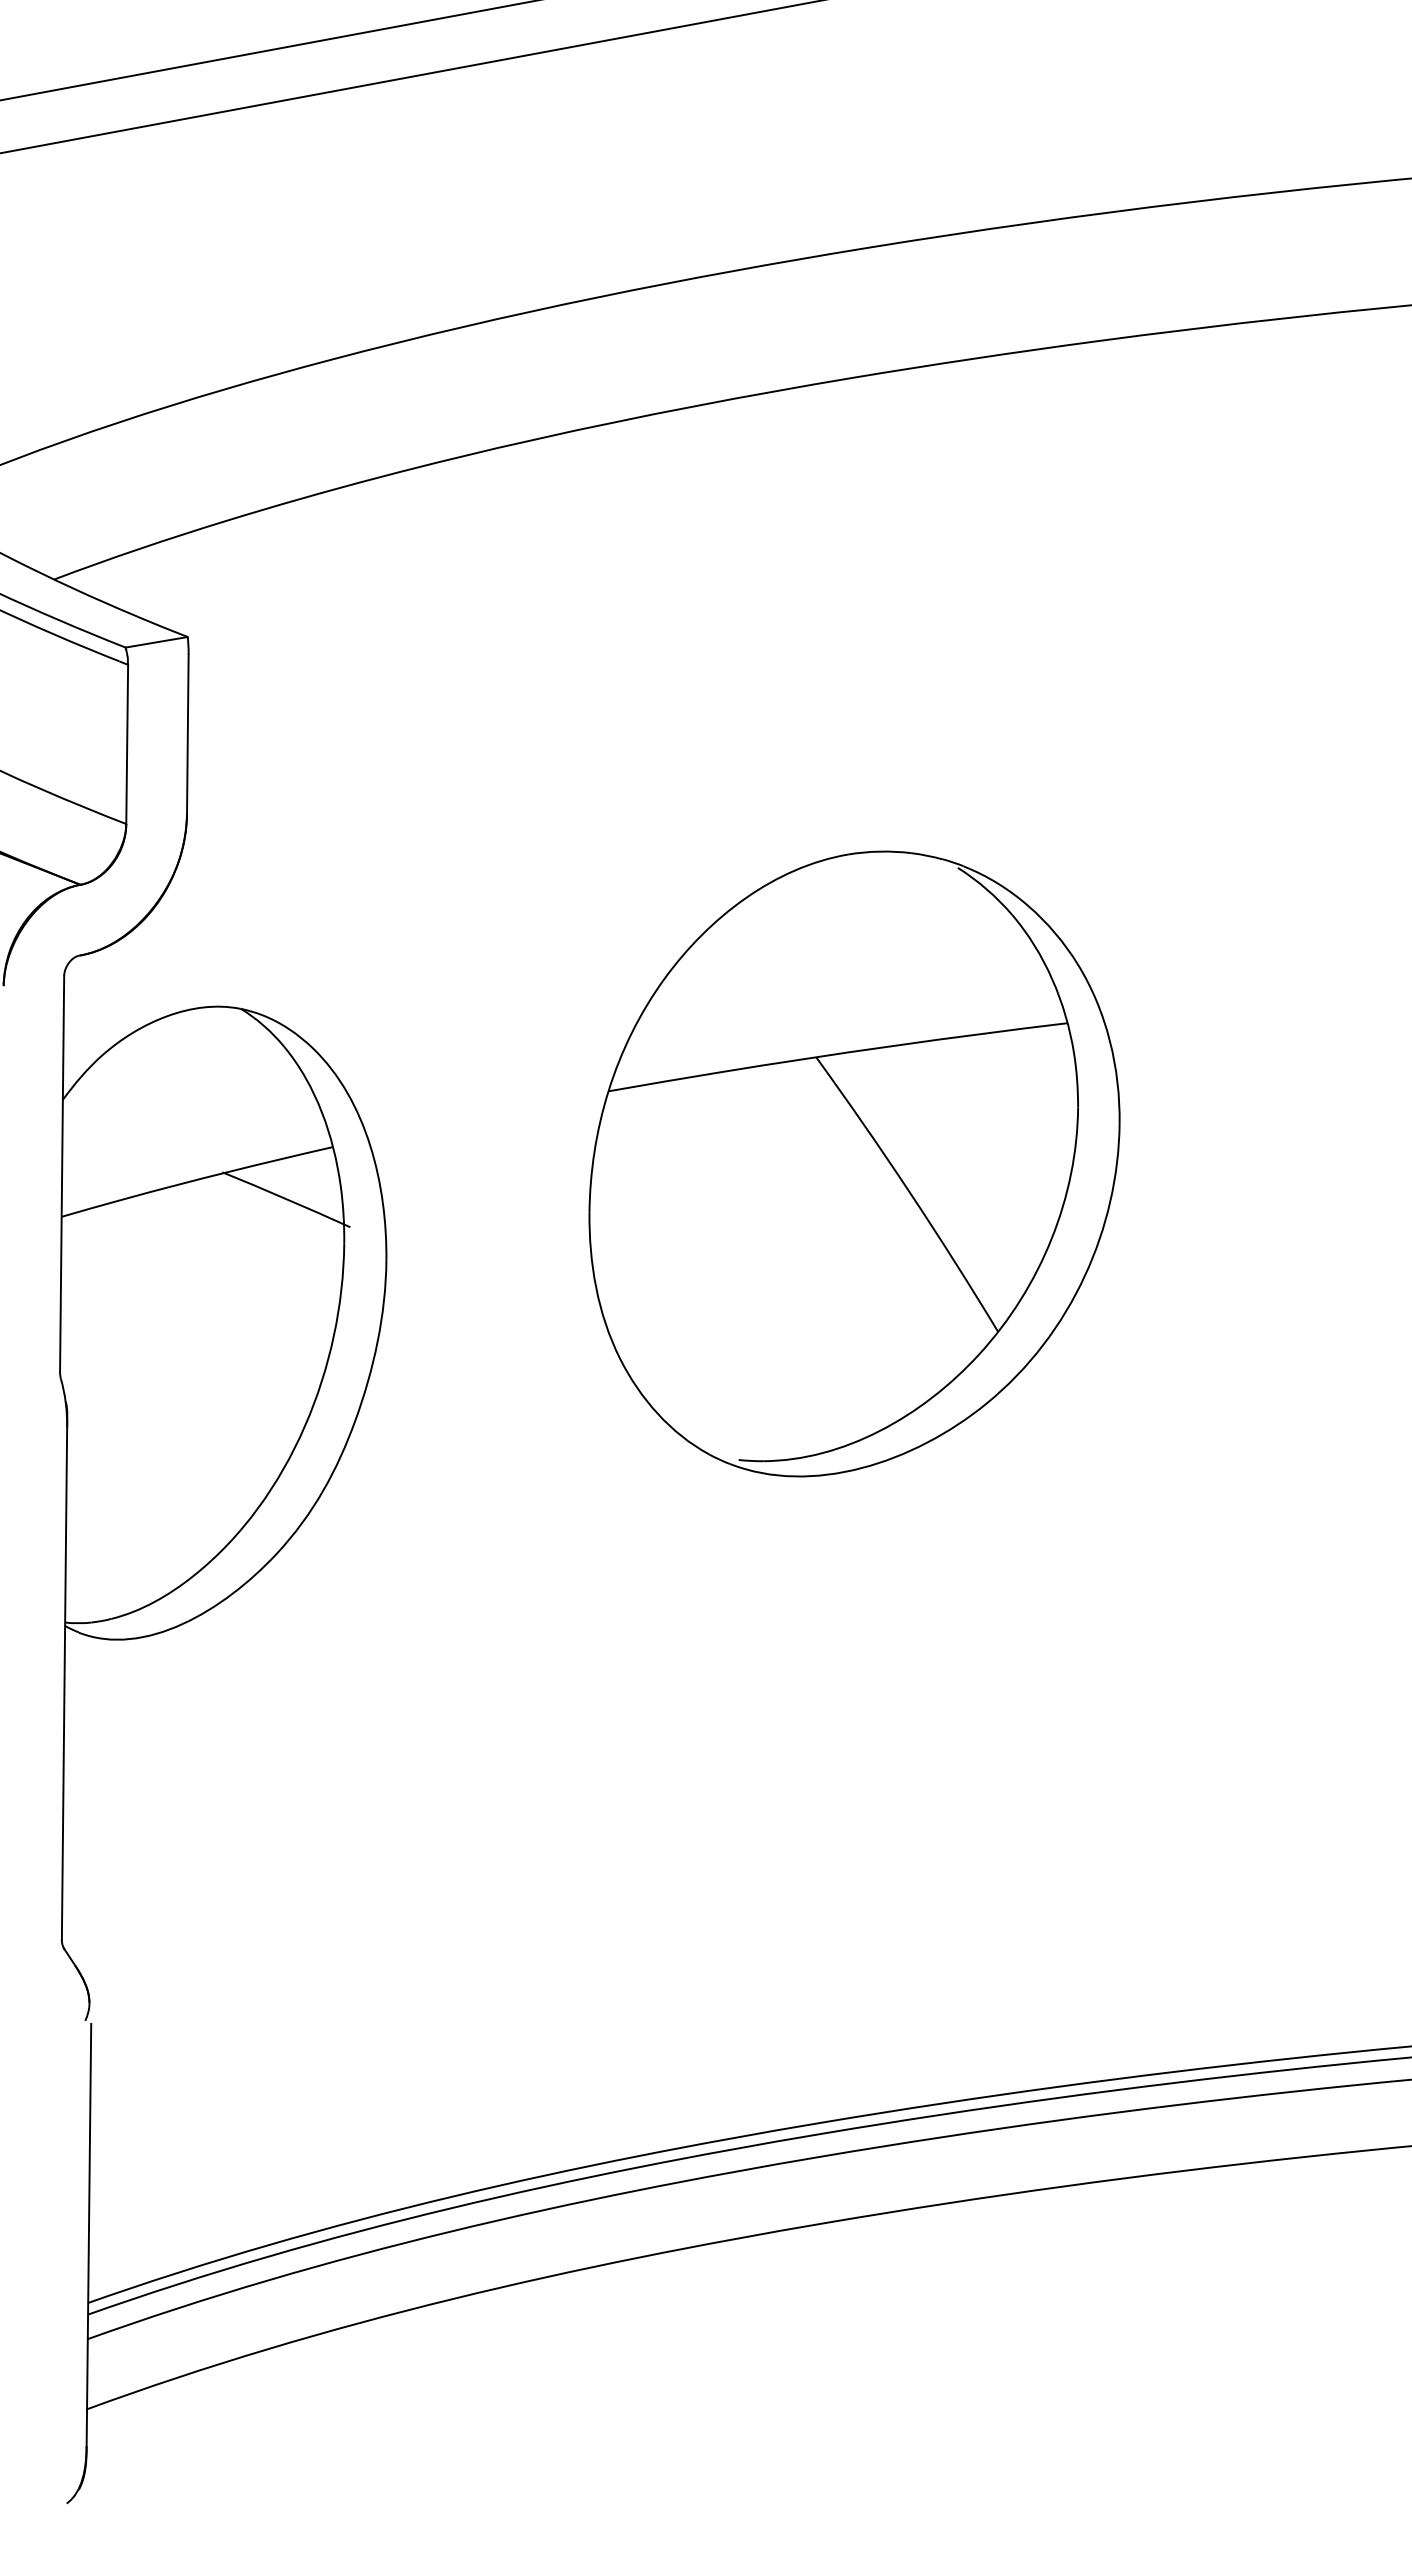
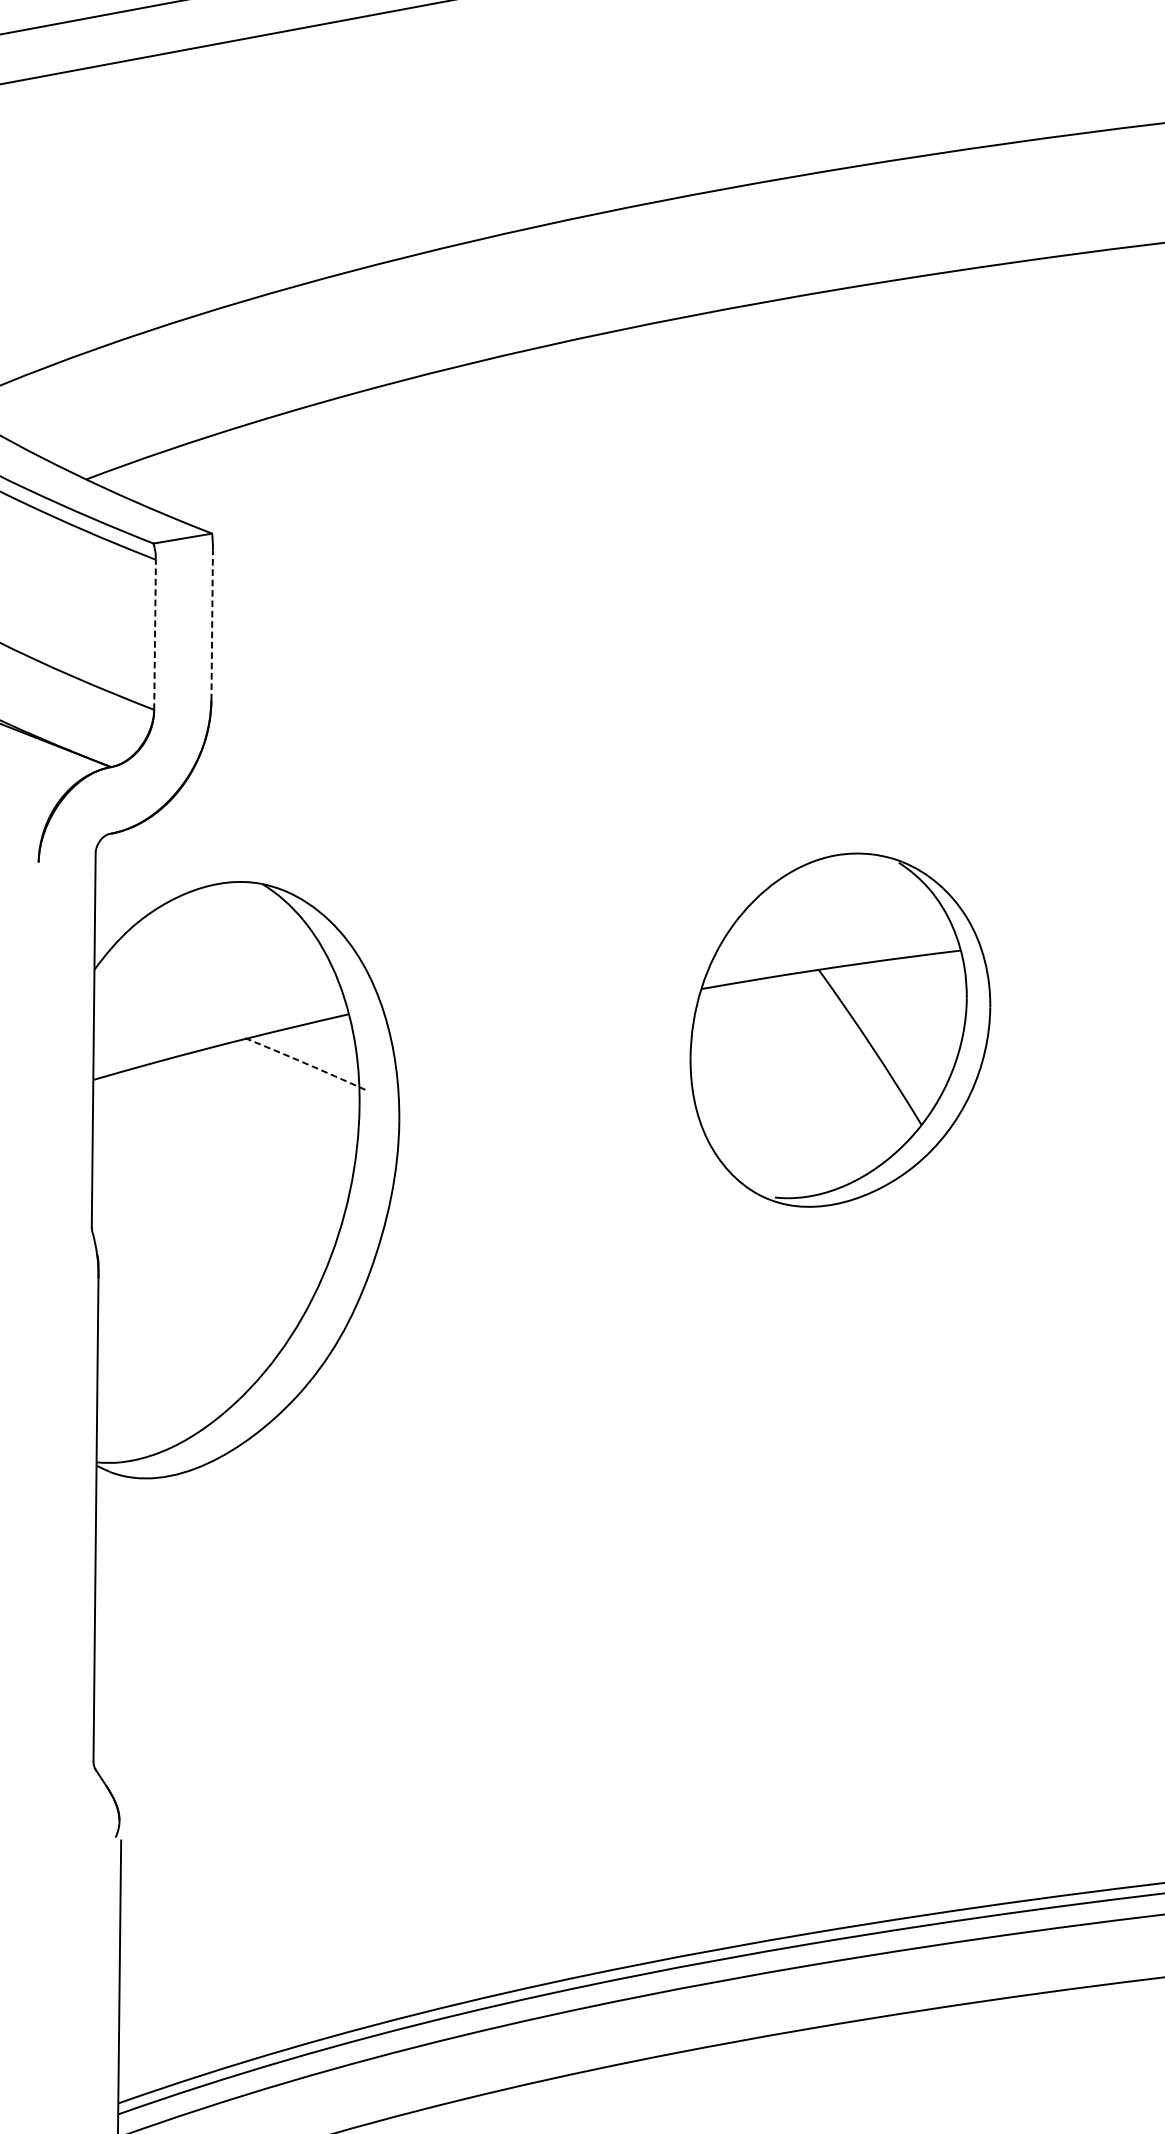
line: (187, 734) -> (211, 625), solid -> dashed
line: (127, 744) -> (155, 634), solid -> dashed
part: (854, 1163) -> (840, 1029), size x0.6
arc: (286, 1199) -> (305, 1063), solid -> dashed

